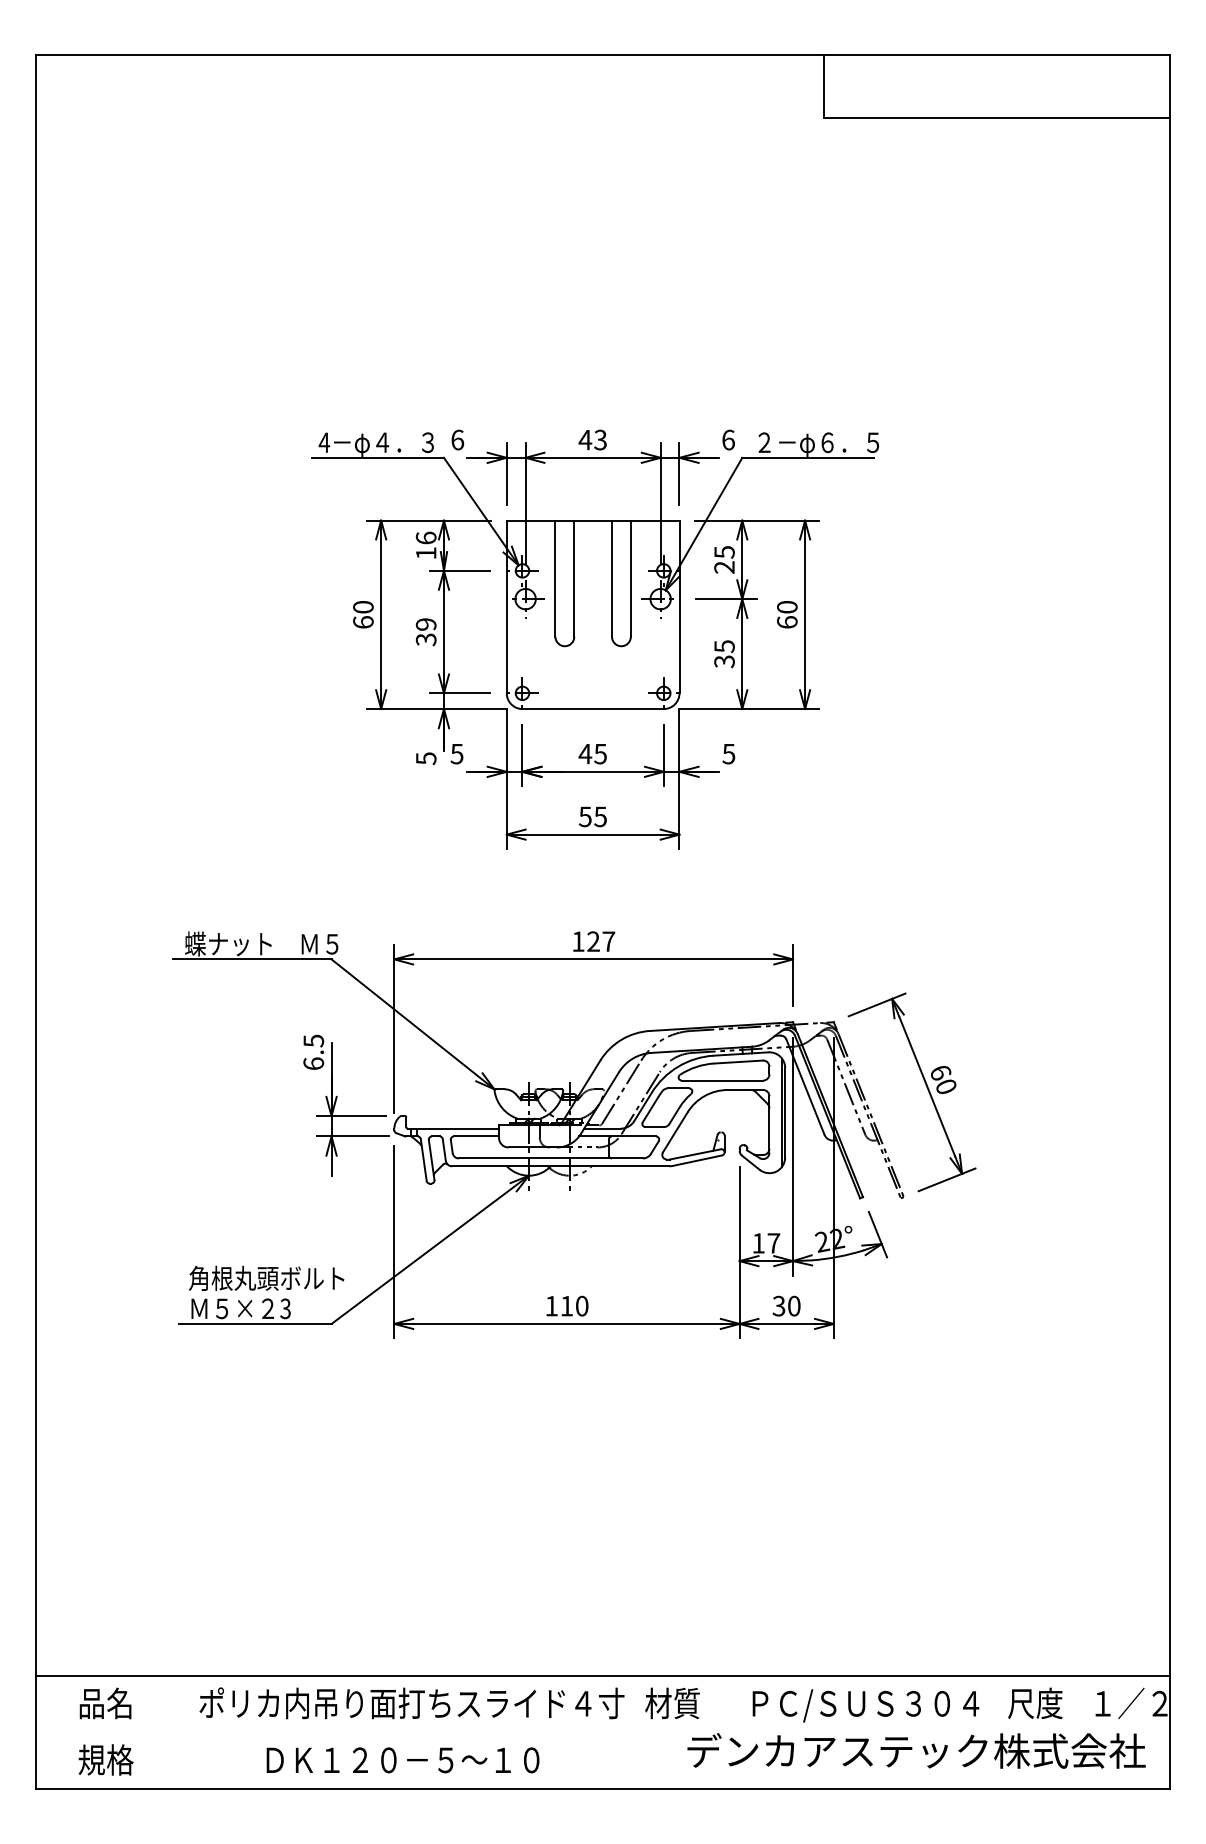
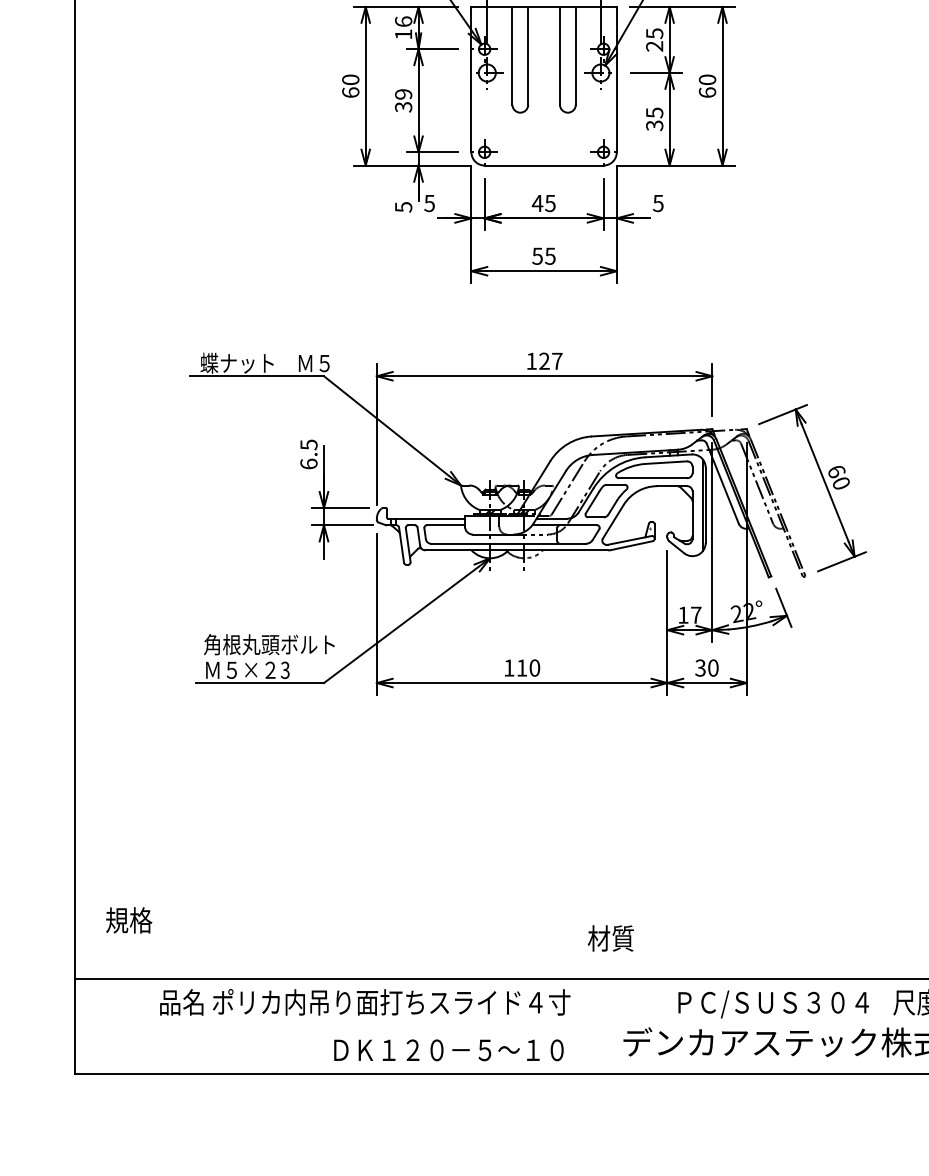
text: (105, 1703) -> (181, 1002), moved
text: (672, 1703) -> (610, 938), moved
text: (105, 1759) -> (128, 920), moved
text: (402, 1760) -> (448, 1050), moved

